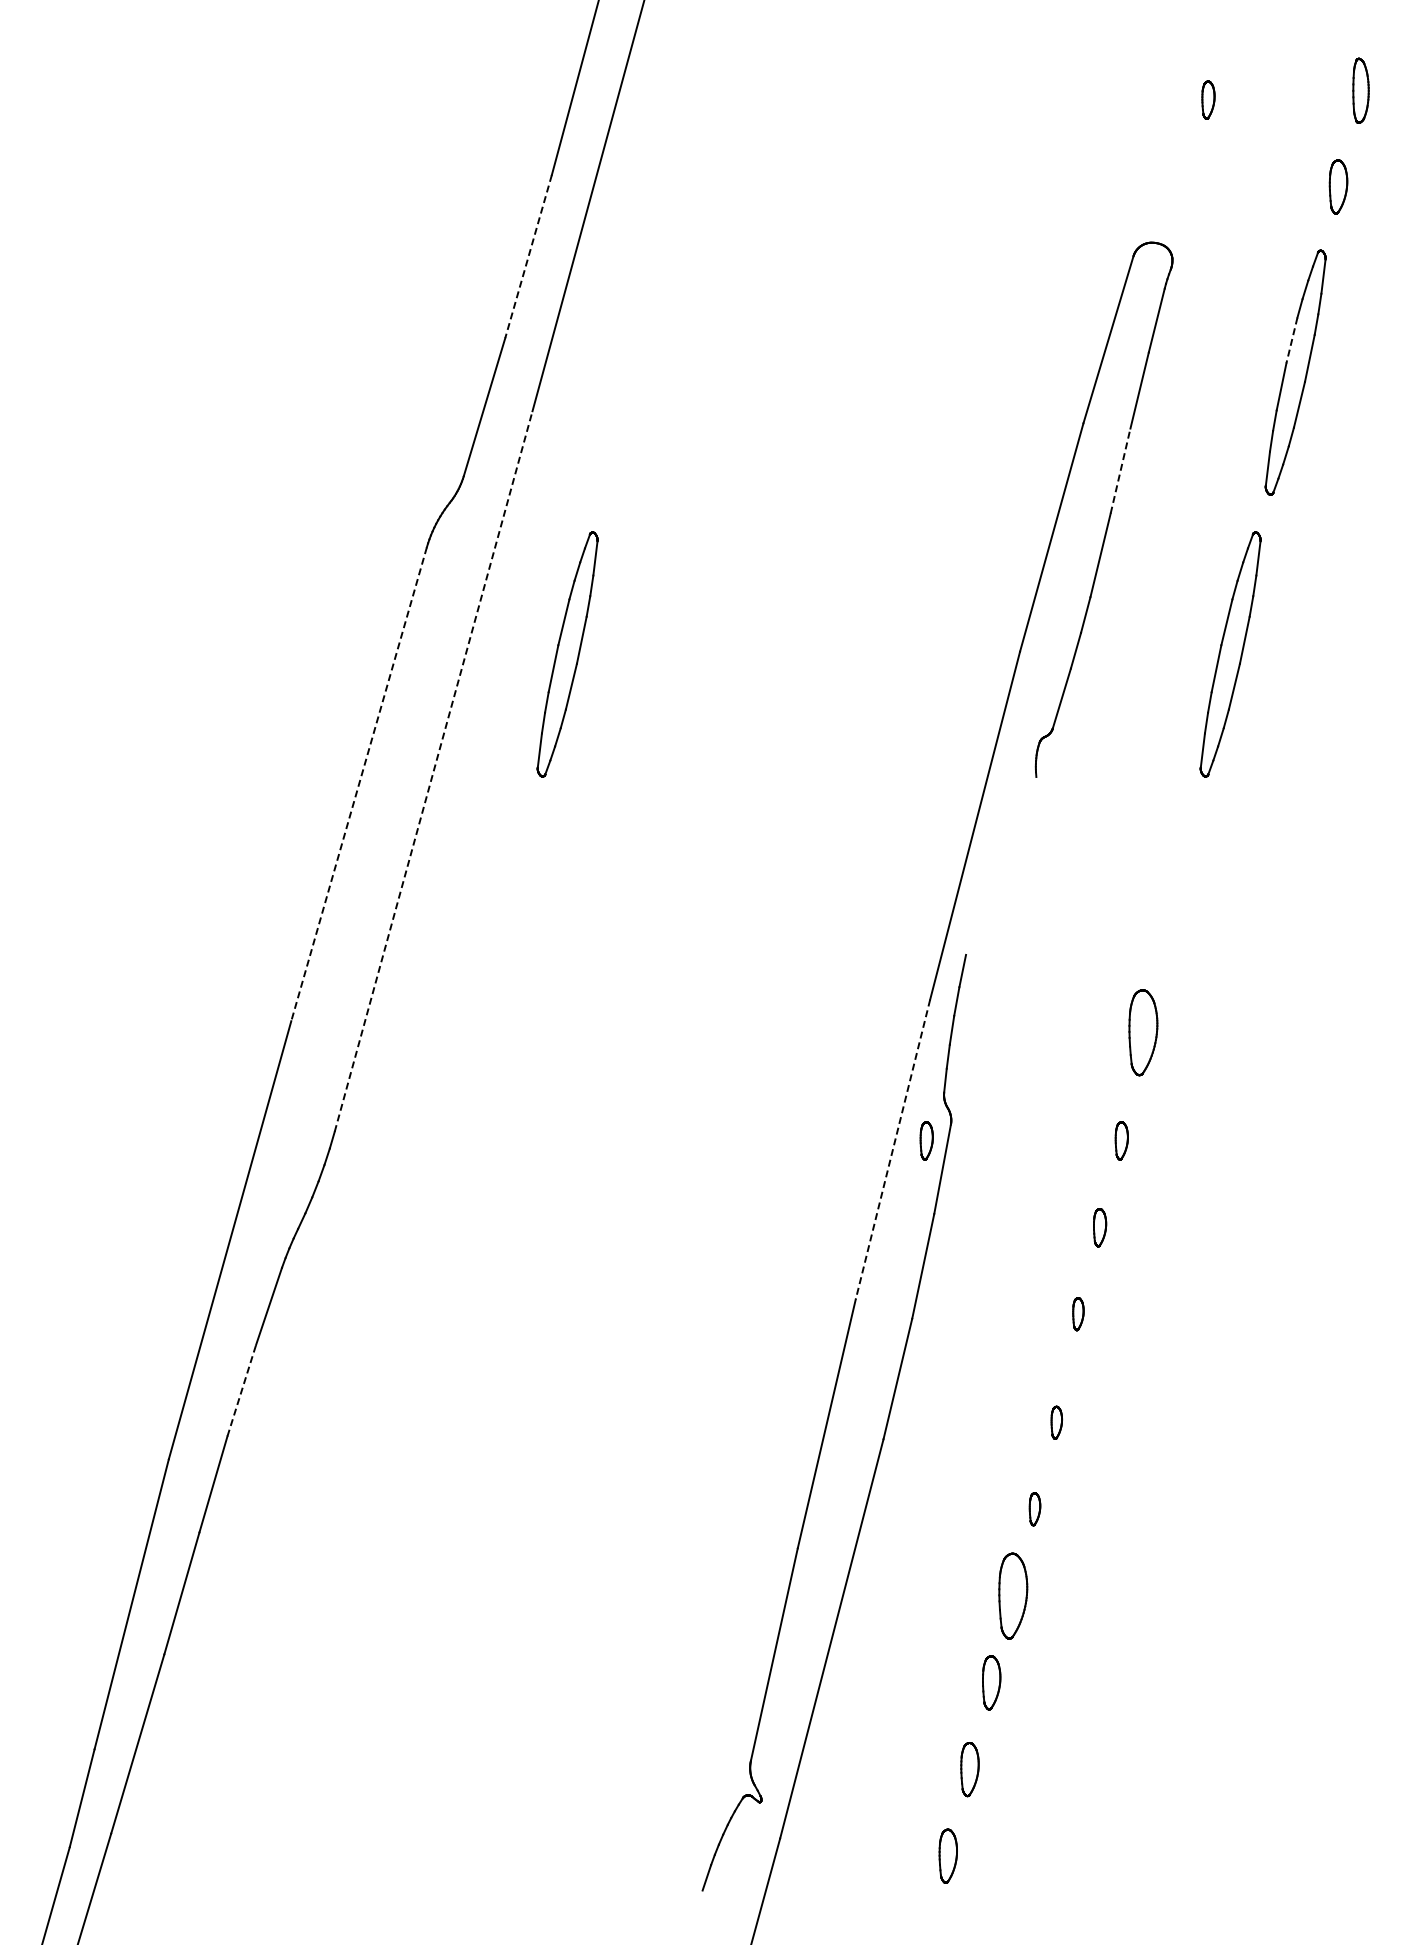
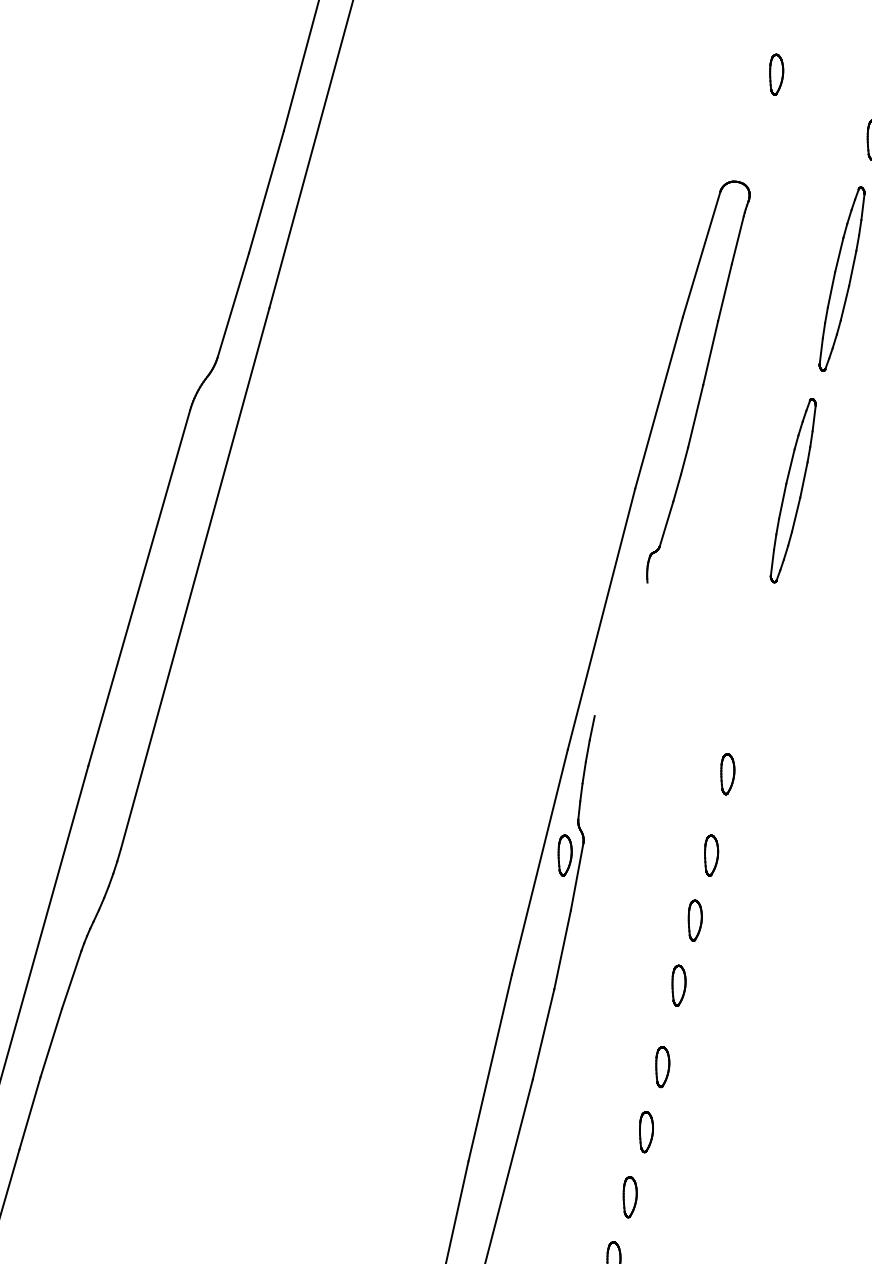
part: (1208, 99) -> (776, 74), size x1.43
line: (528, 256) -> (266, 191), dashed -> solid
line: (1291, 340) -> (838, 255), dashed -> solid
line: (1120, 471) -> (710, 353), dashed -> solid
part: (567, 654) -> (295, 490), removed
line: (433, 771) -> (195, 578), dashed -> solid
line: (358, 784) -> (138, 588), dashed -> solid
part: (1143, 1031) -> (727, 773), size x0.62
part: (926, 1140) -> (565, 855), size x1.43
part: (1121, 1140) -> (711, 855), size x1.43
line: (892, 1150) -> (539, 862), dashed -> solid
part: (1099, 1227) -> (694, 920), size x1.43
part: (1078, 1313) -> (679, 985), size x1.67
line: (241, 1390) -> (51, 1042), dashed -> solid
part: (1056, 1422) -> (662, 1066), size x1.67
part: (1034, 1508) -> (646, 1131), size x1.67
part: (1013, 1595) -> (630, 1196), size x0.62

